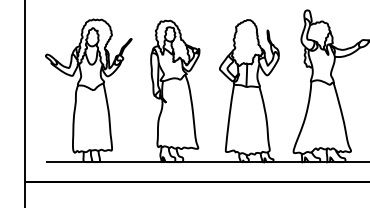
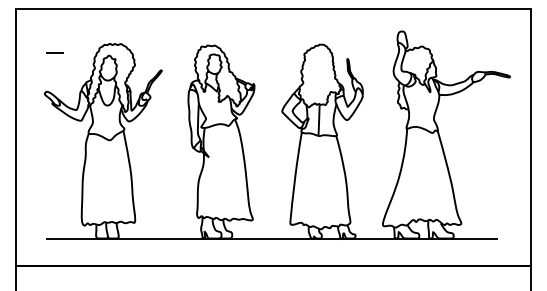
line: (52, 25) -> (54, 52), added

